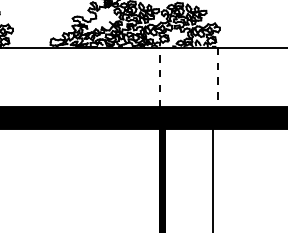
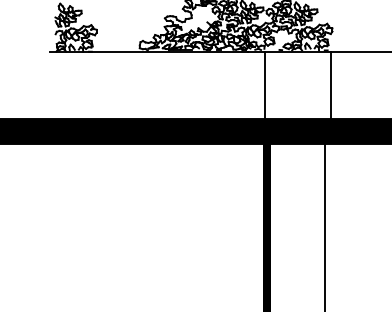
line: (160, 77) -> (264, 85), dashed -> solid
line: (218, 77) -> (331, 85), dashed -> solid

